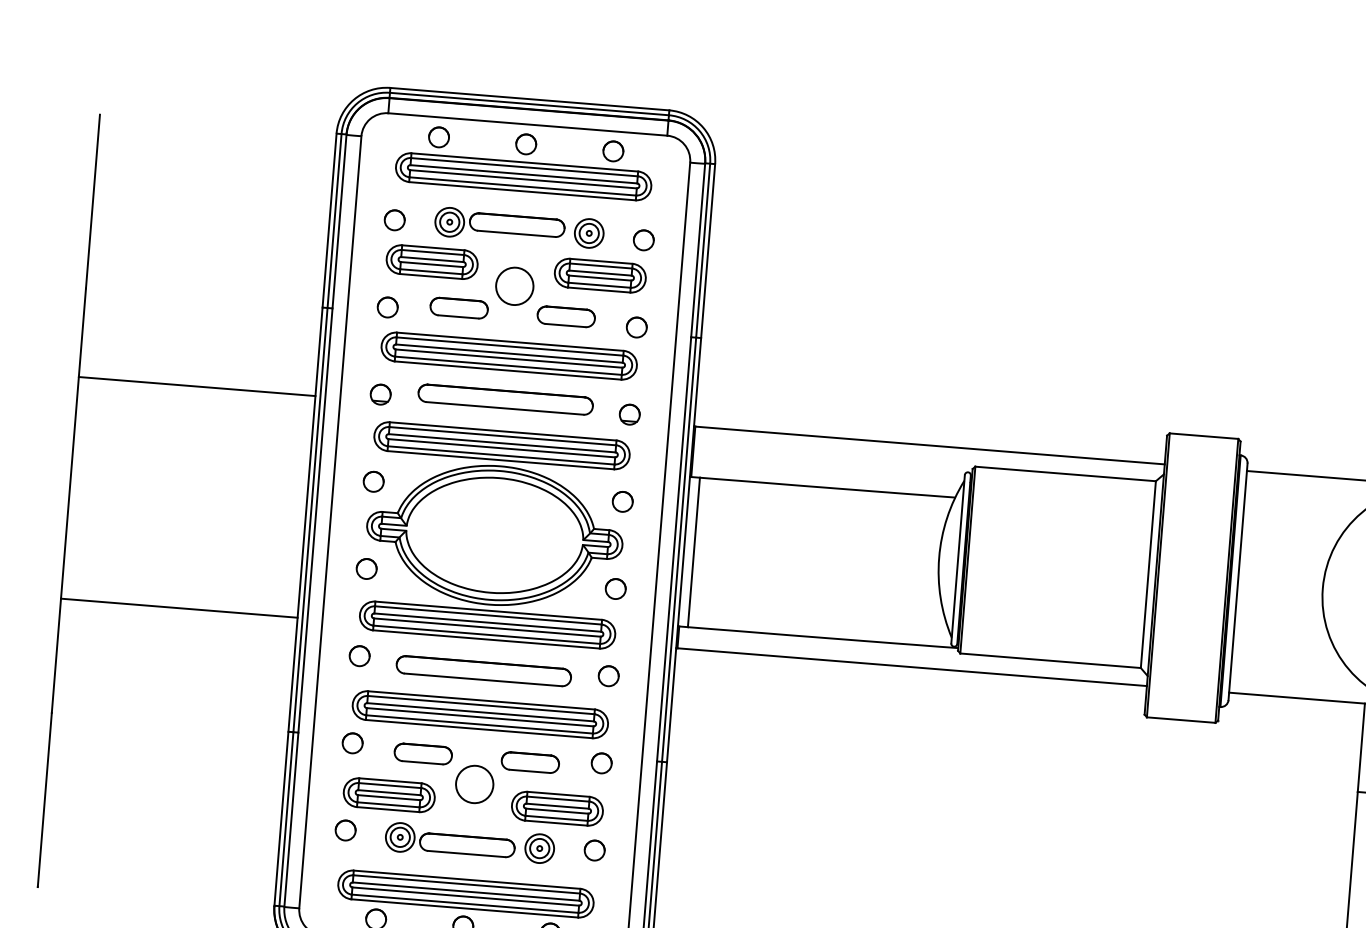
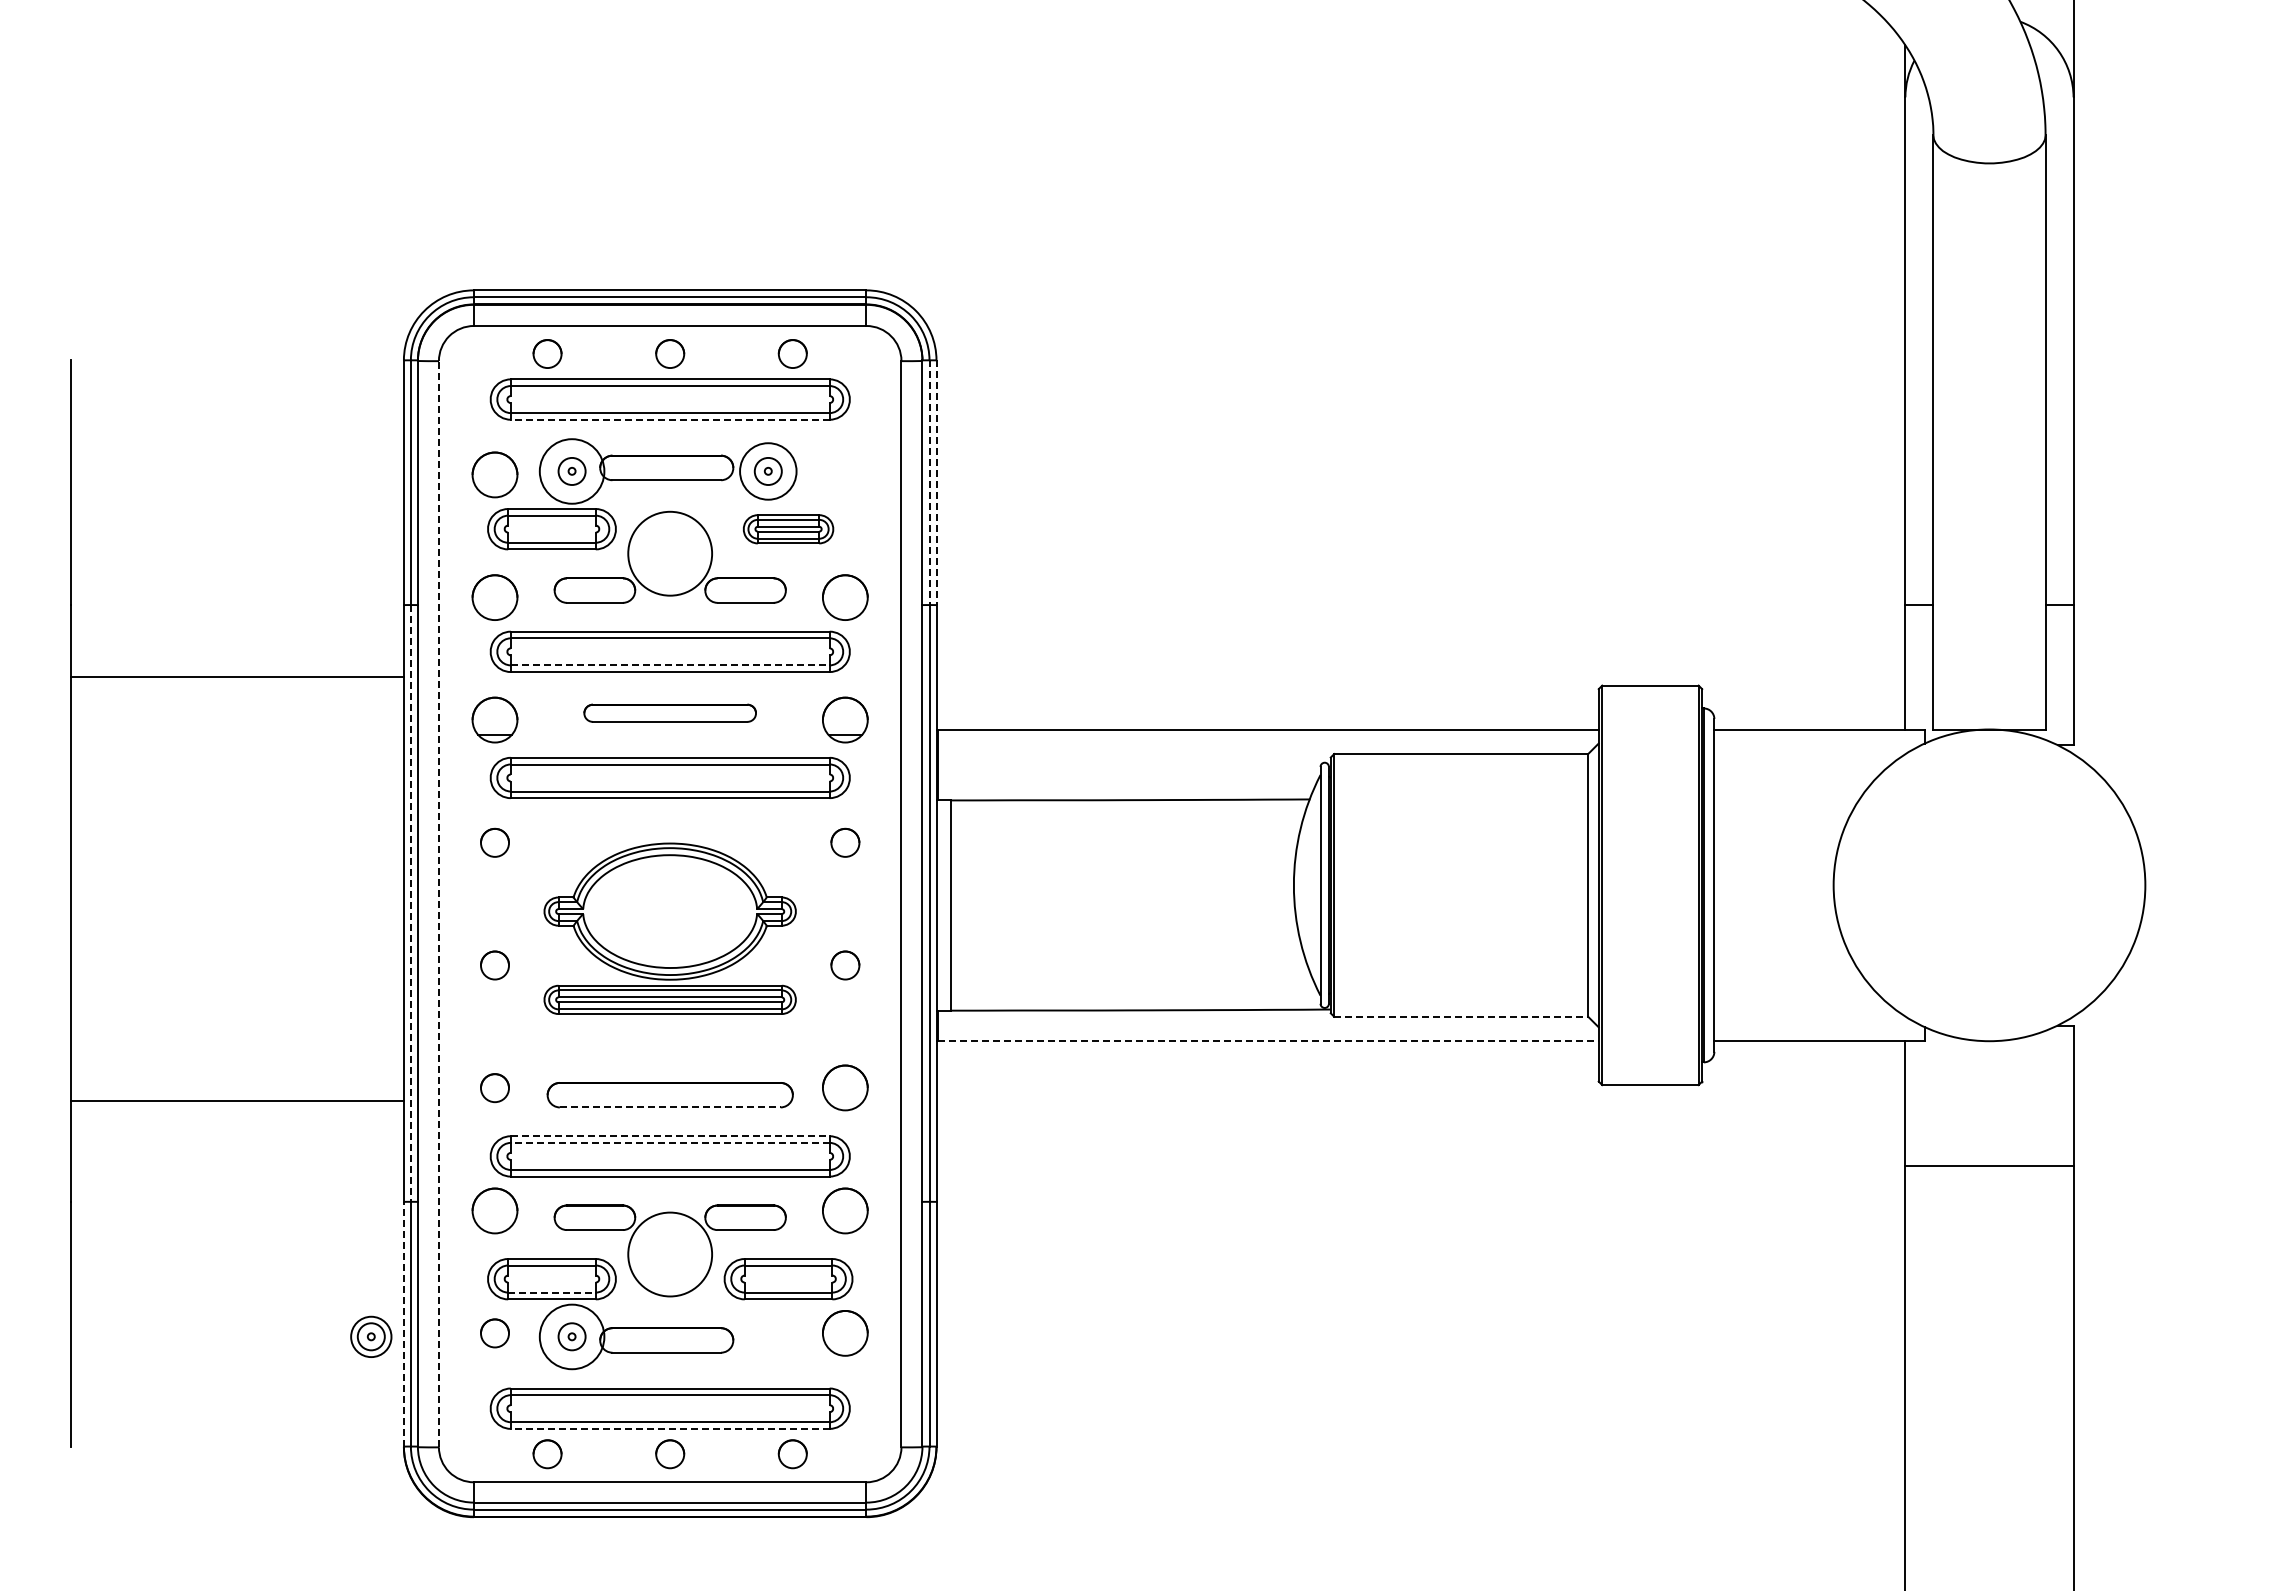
line: (523, 174) -> (669, 396), removed
line: (522, 179) -> (669, 403), removed
line: (521, 190) -> (669, 419), solid -> dashed
circle: (394, 219) -> (494, 474), size x1.6
circle: (449, 222) -> (571, 471), size x1.6
circle: (589, 233) -> (768, 471), size x1.4
circle: (643, 240) -> (845, 474), removed
line: (703, 251) -> (929, 483), solid -> dashed
line: (708, 251) -> (936, 483), solid -> dashed
line: (432, 259) -> (551, 525), removed
line: (431, 264) -> (551, 532), removed
part: (600, 275) -> (788, 529), size x0.7
circle: (515, 286) -> (670, 553), size x1.6
circle: (387, 307) -> (494, 597), size x1.6
circle: (636, 327) -> (845, 597), size x1.6
line: (508, 353) -> (669, 648), removed
line: (508, 358) -> (669, 655), removed
line: (508, 365) -> (670, 665), solid -> dashed
line: (197, 386) -> (237, 676), moved
part: (380, 394) -> (494, 720), size x1.6
part: (505, 399) -> (669, 713), size x0.7
part: (629, 414) -> (845, 720), size x1.6
line: (501, 443) -> (669, 774), removed
line: (501, 448) -> (669, 781), removed
line: (310, 520) -> (410, 904), solid -> dashed
line: (330, 521) -> (438, 903), solid -> dashed
part: (492, 552) -> (669, 928), size x0.7
line: (179, 608) -> (237, 1101), moved
line: (1050, 660) -> (1461, 1016), solid -> dashed
line: (912, 667) -> (1269, 1041), solid -> dashed
circle: (608, 676) -> (845, 1088), size x1.6
line: (483, 679) -> (670, 1107), solid -> dashed
line: (481, 700) -> (670, 1136), solid -> dashed
line: (480, 704) -> (669, 1142), solid -> dashed
line: (480, 711) -> (669, 1152), removed
line: (479, 716) -> (669, 1159), removed
circle: (352, 743) -> (494, 1210), size x1.6
circle: (601, 763) -> (845, 1210), size x1.6
circle: (474, 784) -> (670, 1254), size x1.6
line: (389, 792) -> (551, 1275), removed
line: (388, 797) -> (551, 1282), removed
line: (388, 804) -> (551, 1292), solid -> dashed
line: (557, 806) -> (788, 1275), removed
line: (557, 811) -> (788, 1282), removed
line: (281, 818) -> (403, 1323), solid -> dashed
circle: (399, 837) -> (571, 1336), size x1.6
part: (539, 848) -> (371, 1336), moved
circle: (594, 850) -> (845, 1333), size x1.6
line: (465, 891) -> (669, 1405), removed
line: (465, 896) -> (669, 1412), removed
line: (464, 908) -> (669, 1428), solid -> dashed

